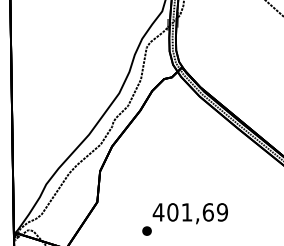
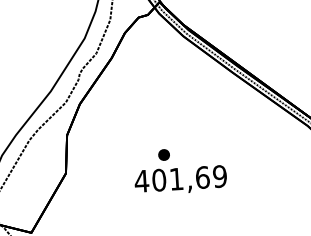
part: (146, 230) -> (163, 154), moved

